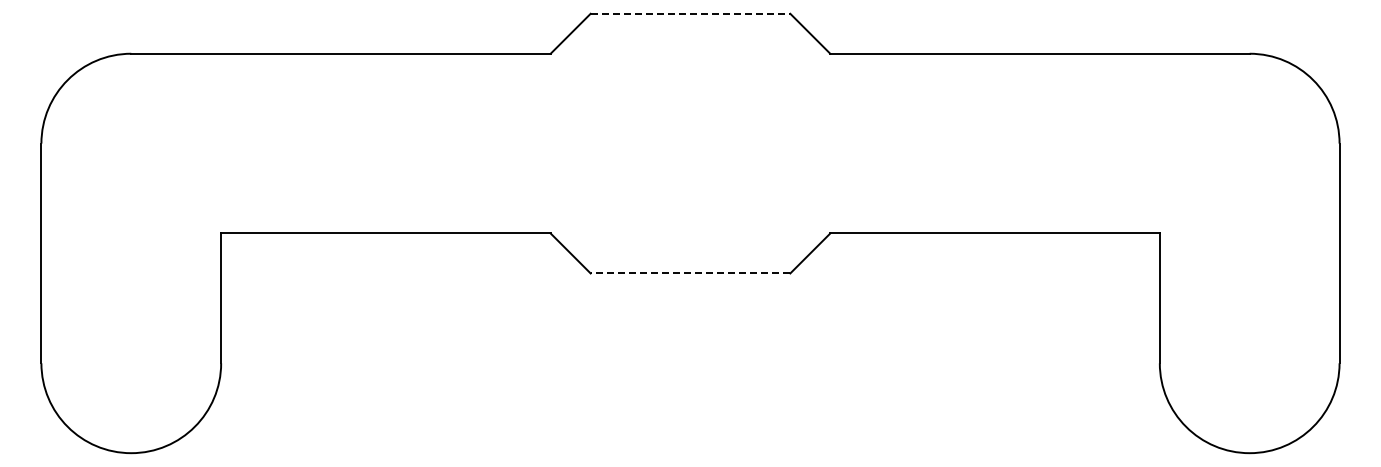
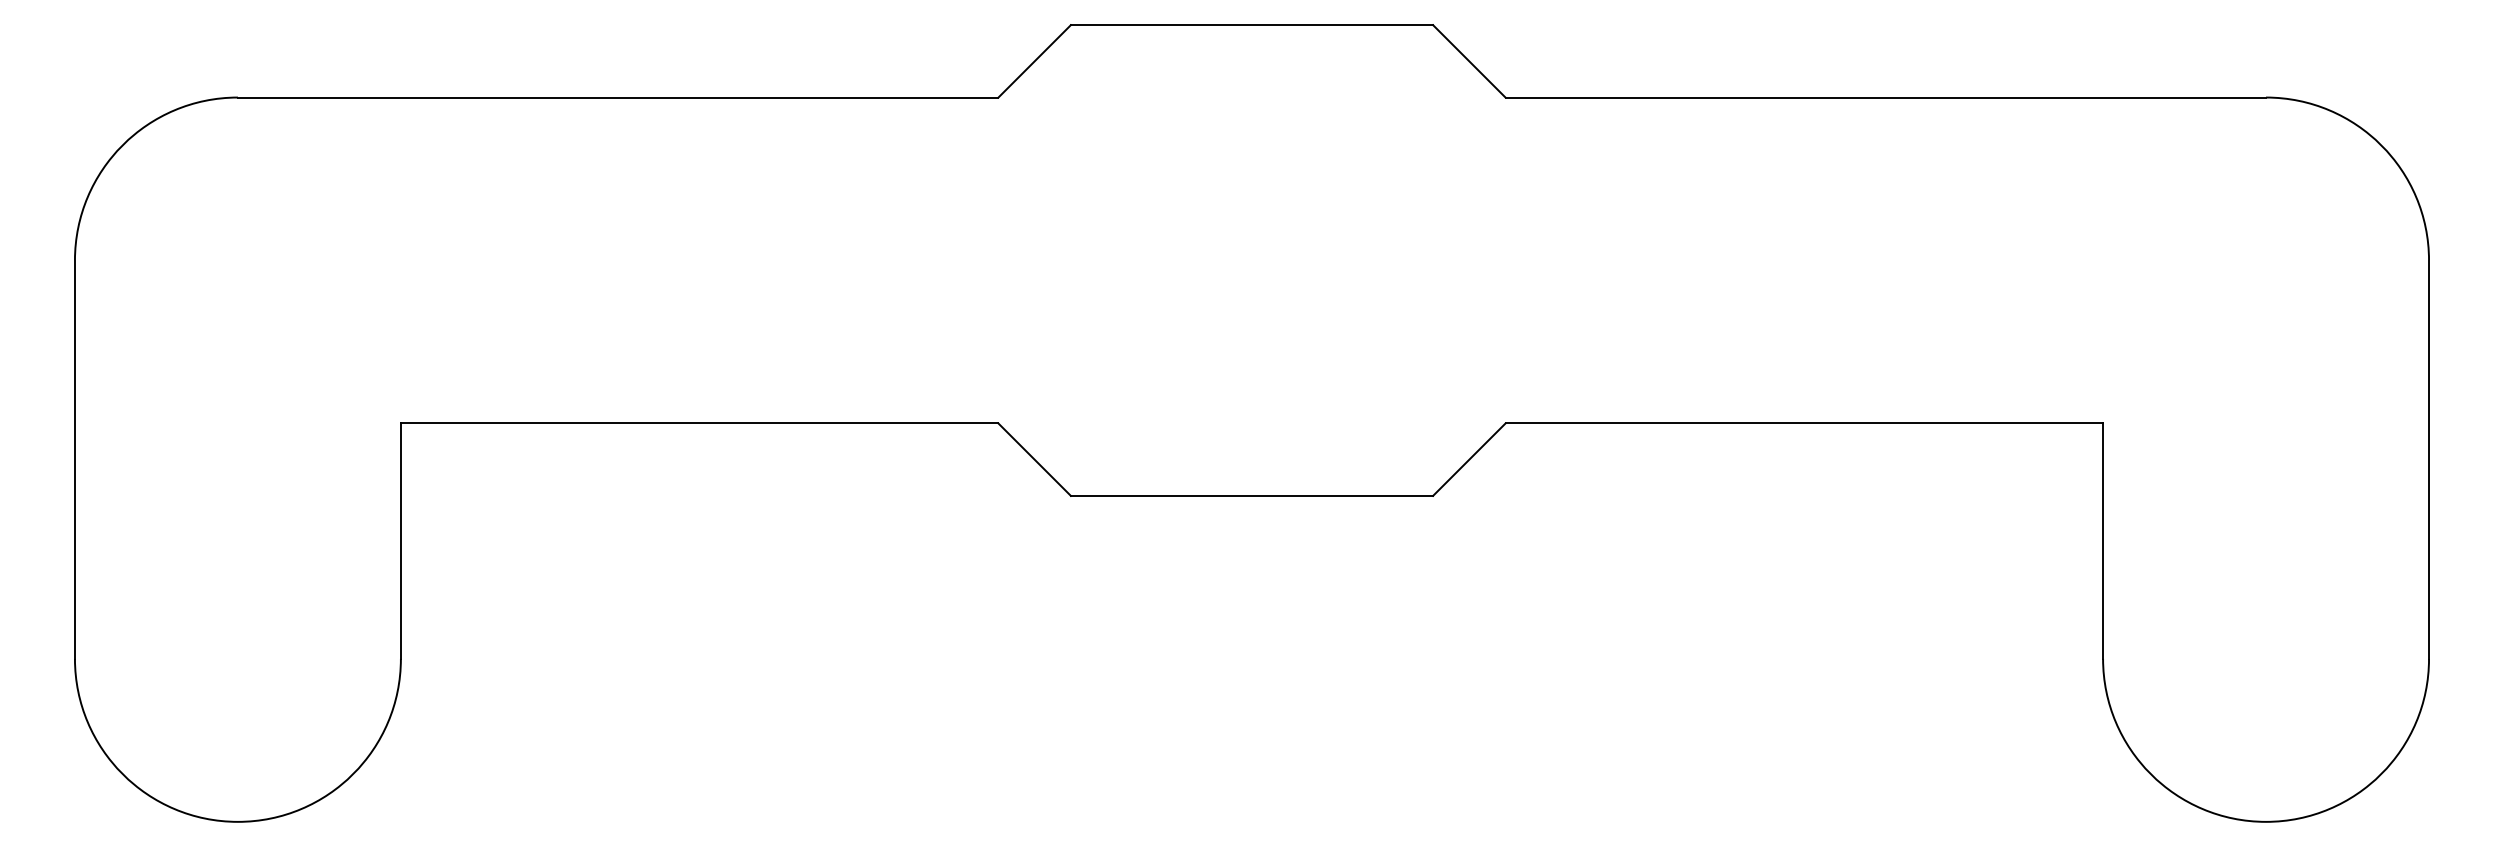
line: (690, 13) -> (1252, 24), dashed -> solid
line: (690, 273) -> (1252, 496), dashed -> solid

